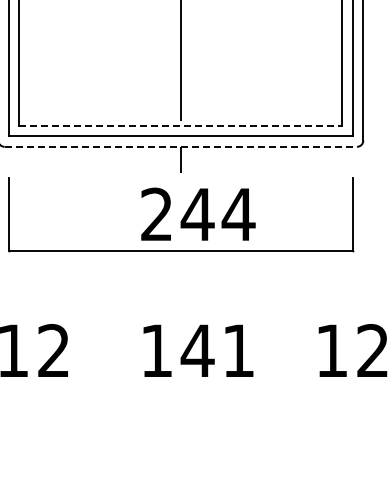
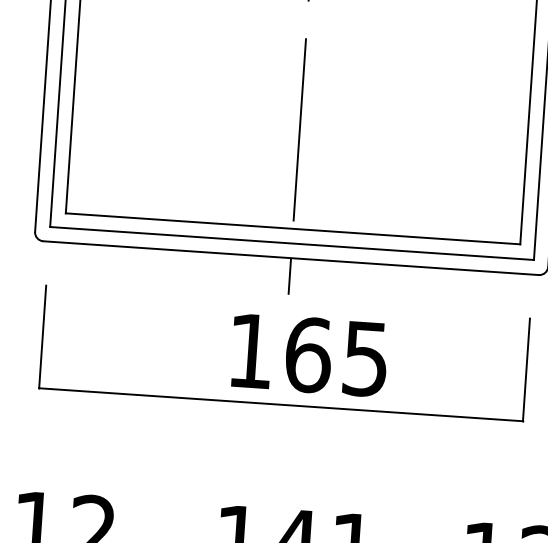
line: (180, 125) -> (292, 228), dashed -> solid
line: (181, 146) -> (291, 257), dashed -> solid
text: (198, 214) -> (309, 354), 244 -> 165

